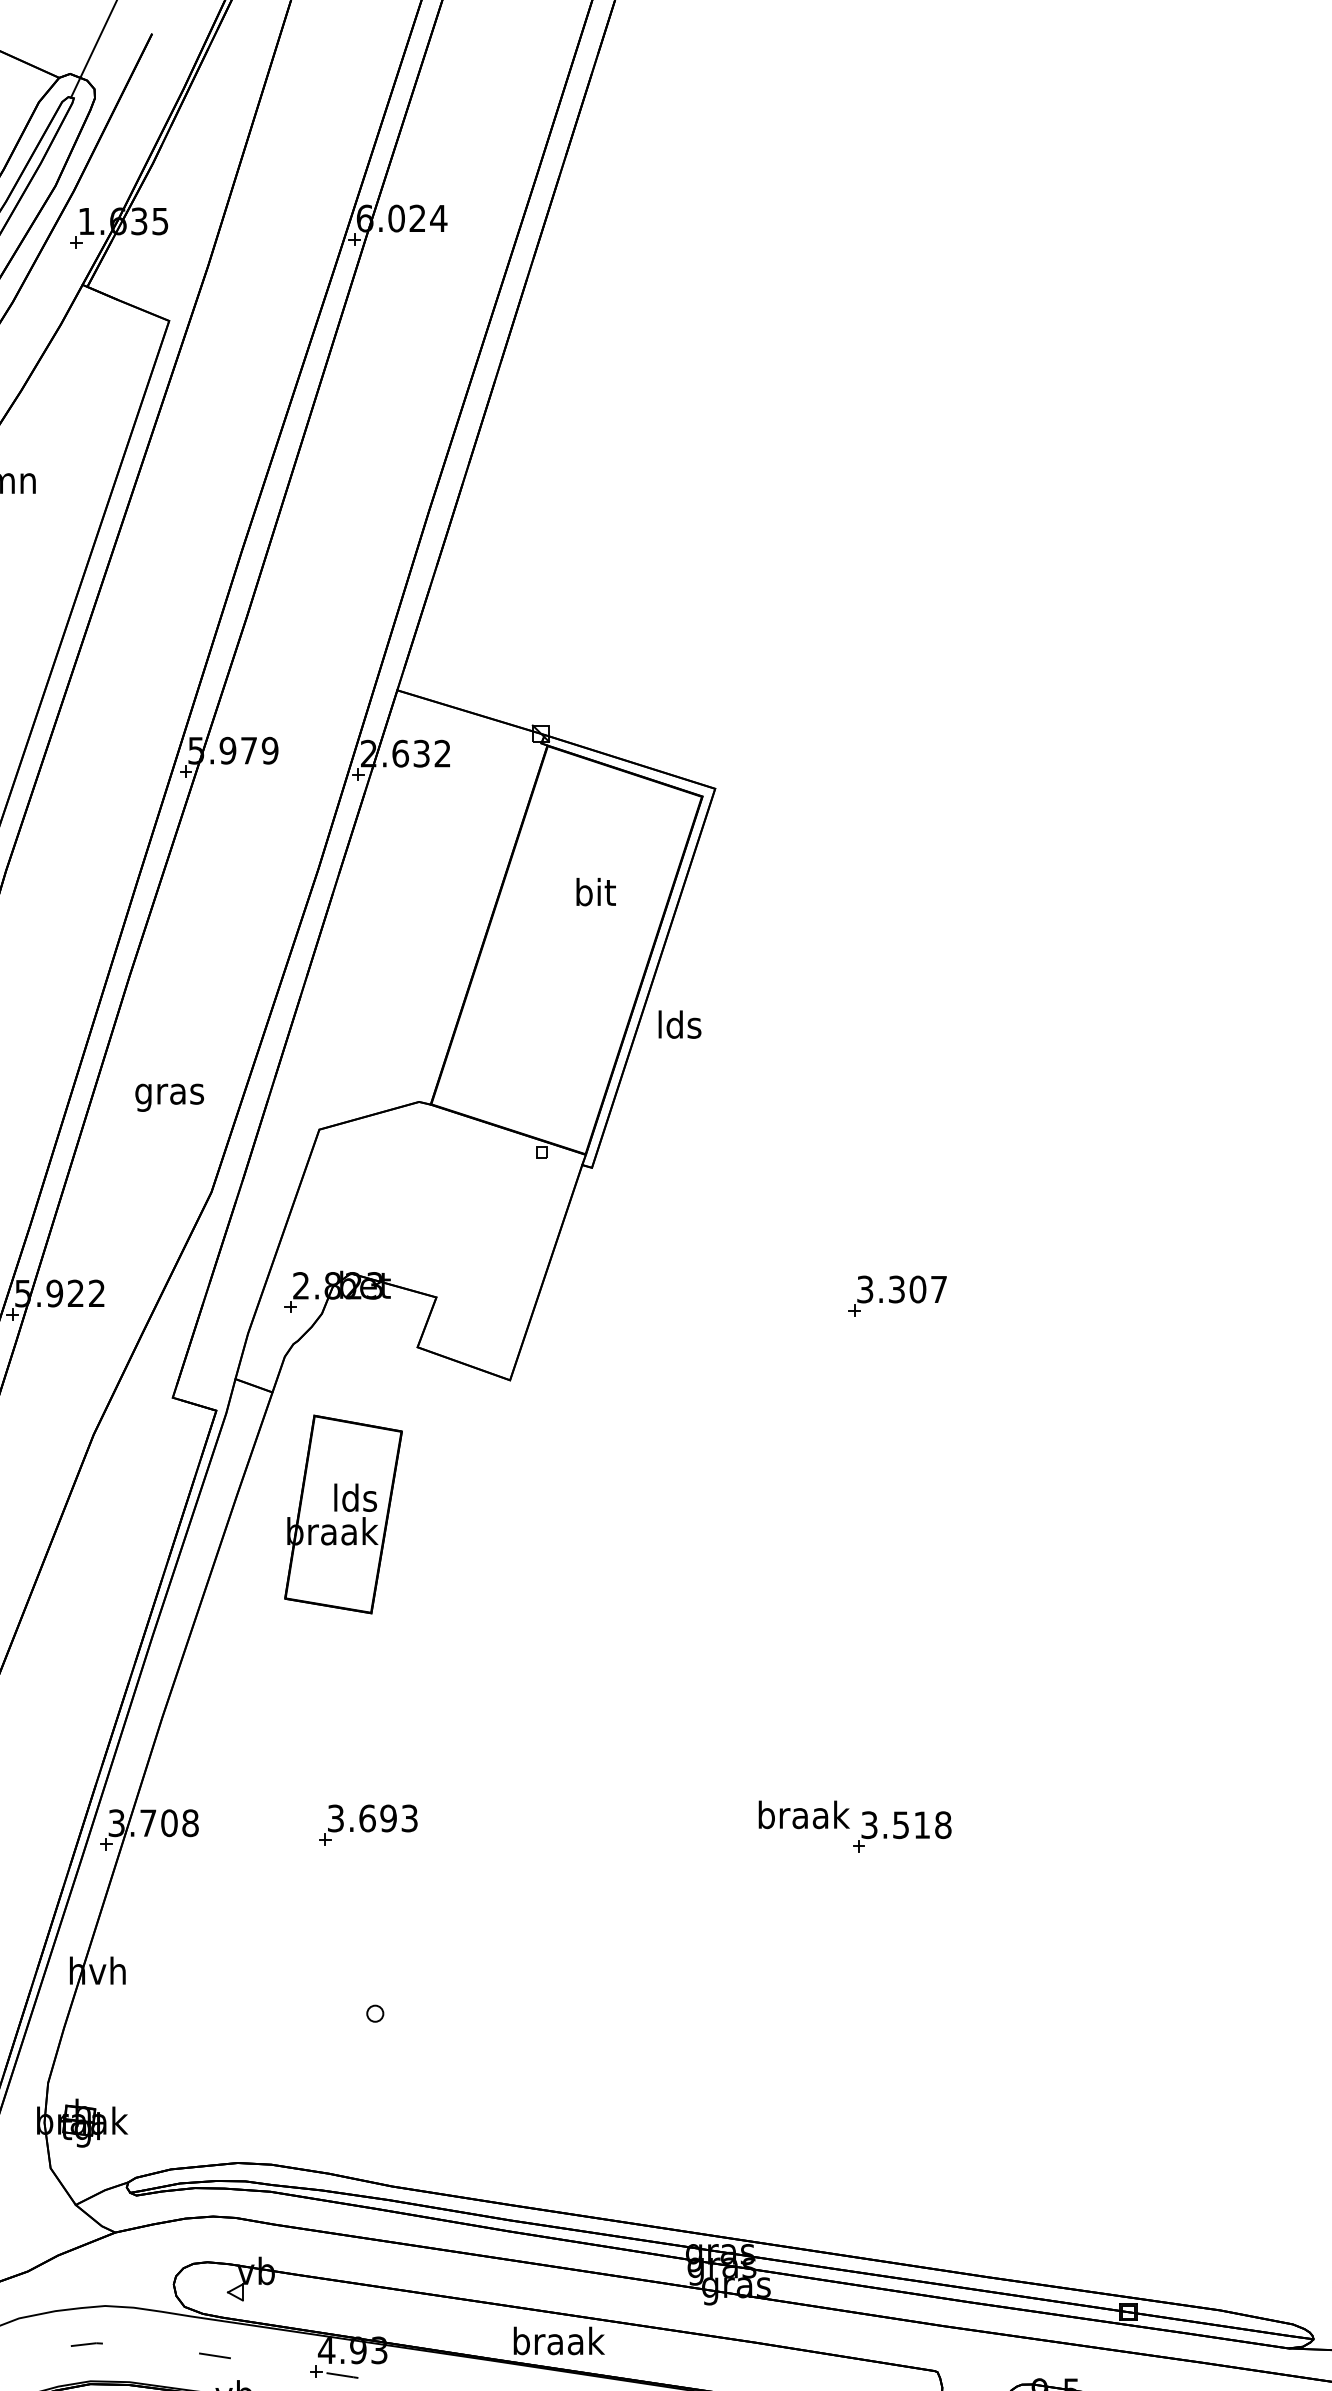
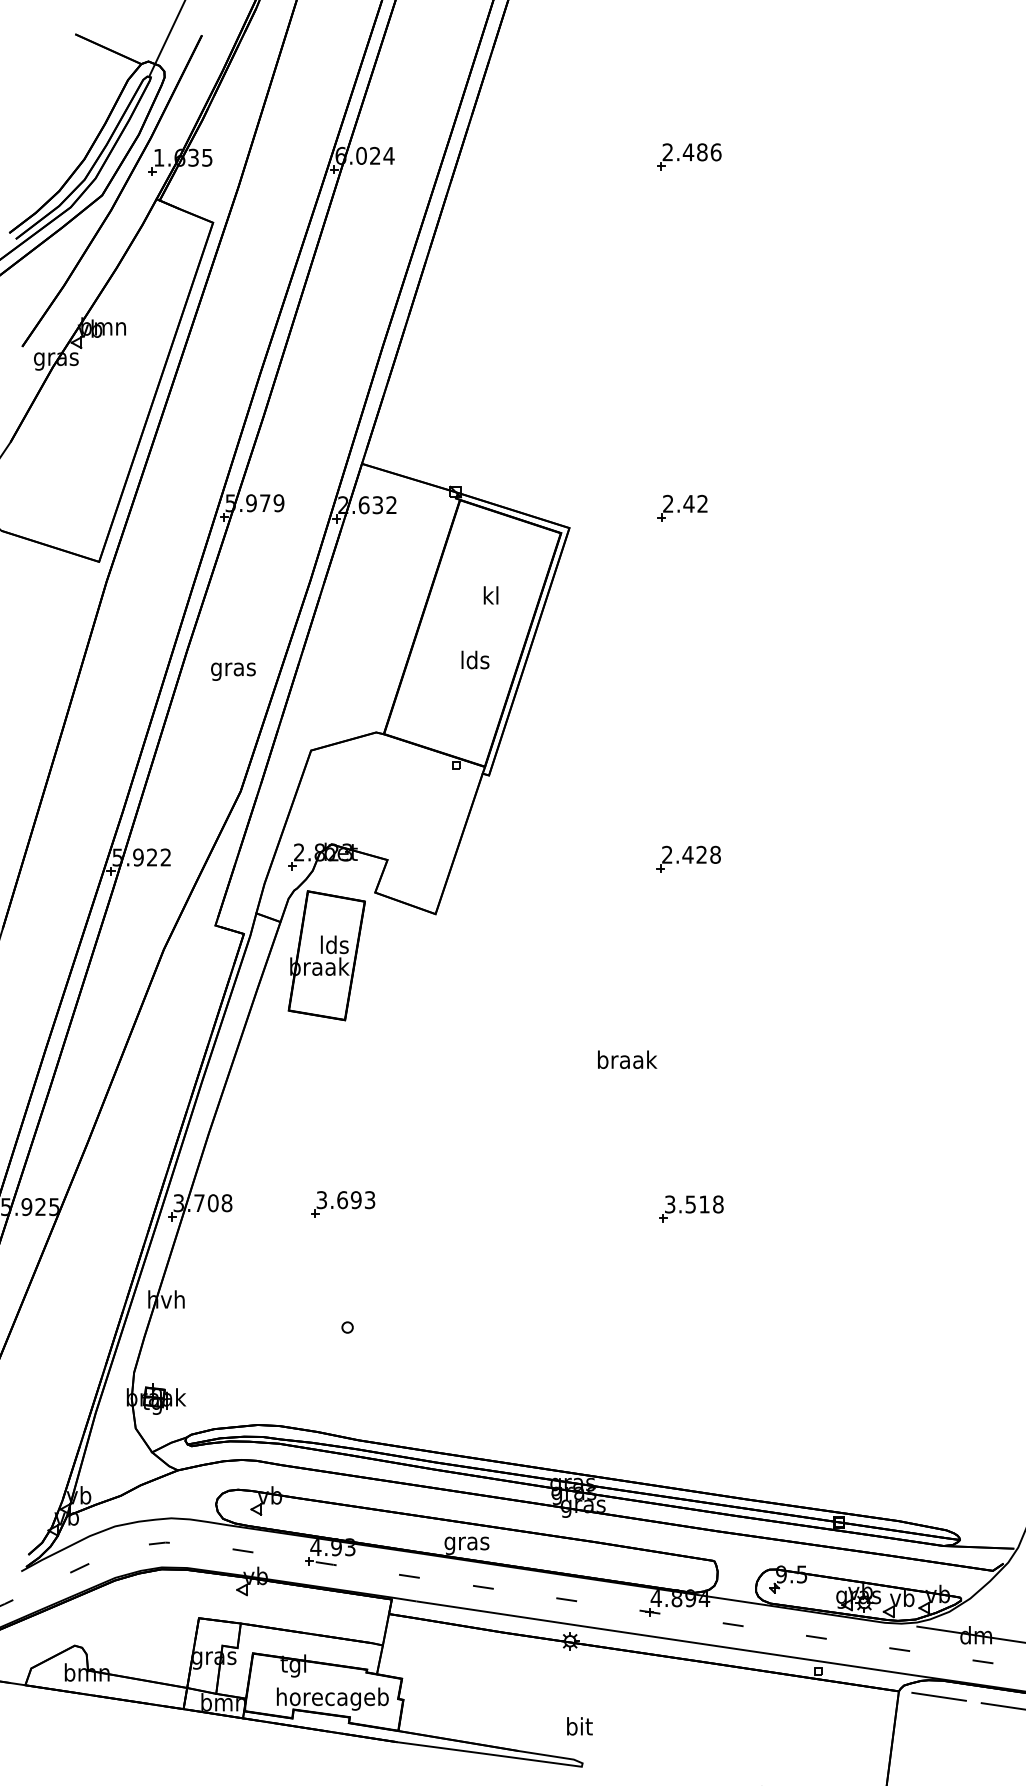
part: (899, 219) -> (689, 156), added
part: (888, 757) -> (682, 507), added
text: (595, 892) -> (491, 595), bit -> kl
text: (680, 1023) -> (475, 659), moved
text: (169, 1097) -> (233, 671), moved
text: (902, 1288) -> (691, 854), 3.307 -> 2.428
part: (342, 1514) -> (326, 955), moved
text: (804, 1814) -> (627, 1059), moved
text: (558, 2343) -> (467, 1542), braak -> gras

